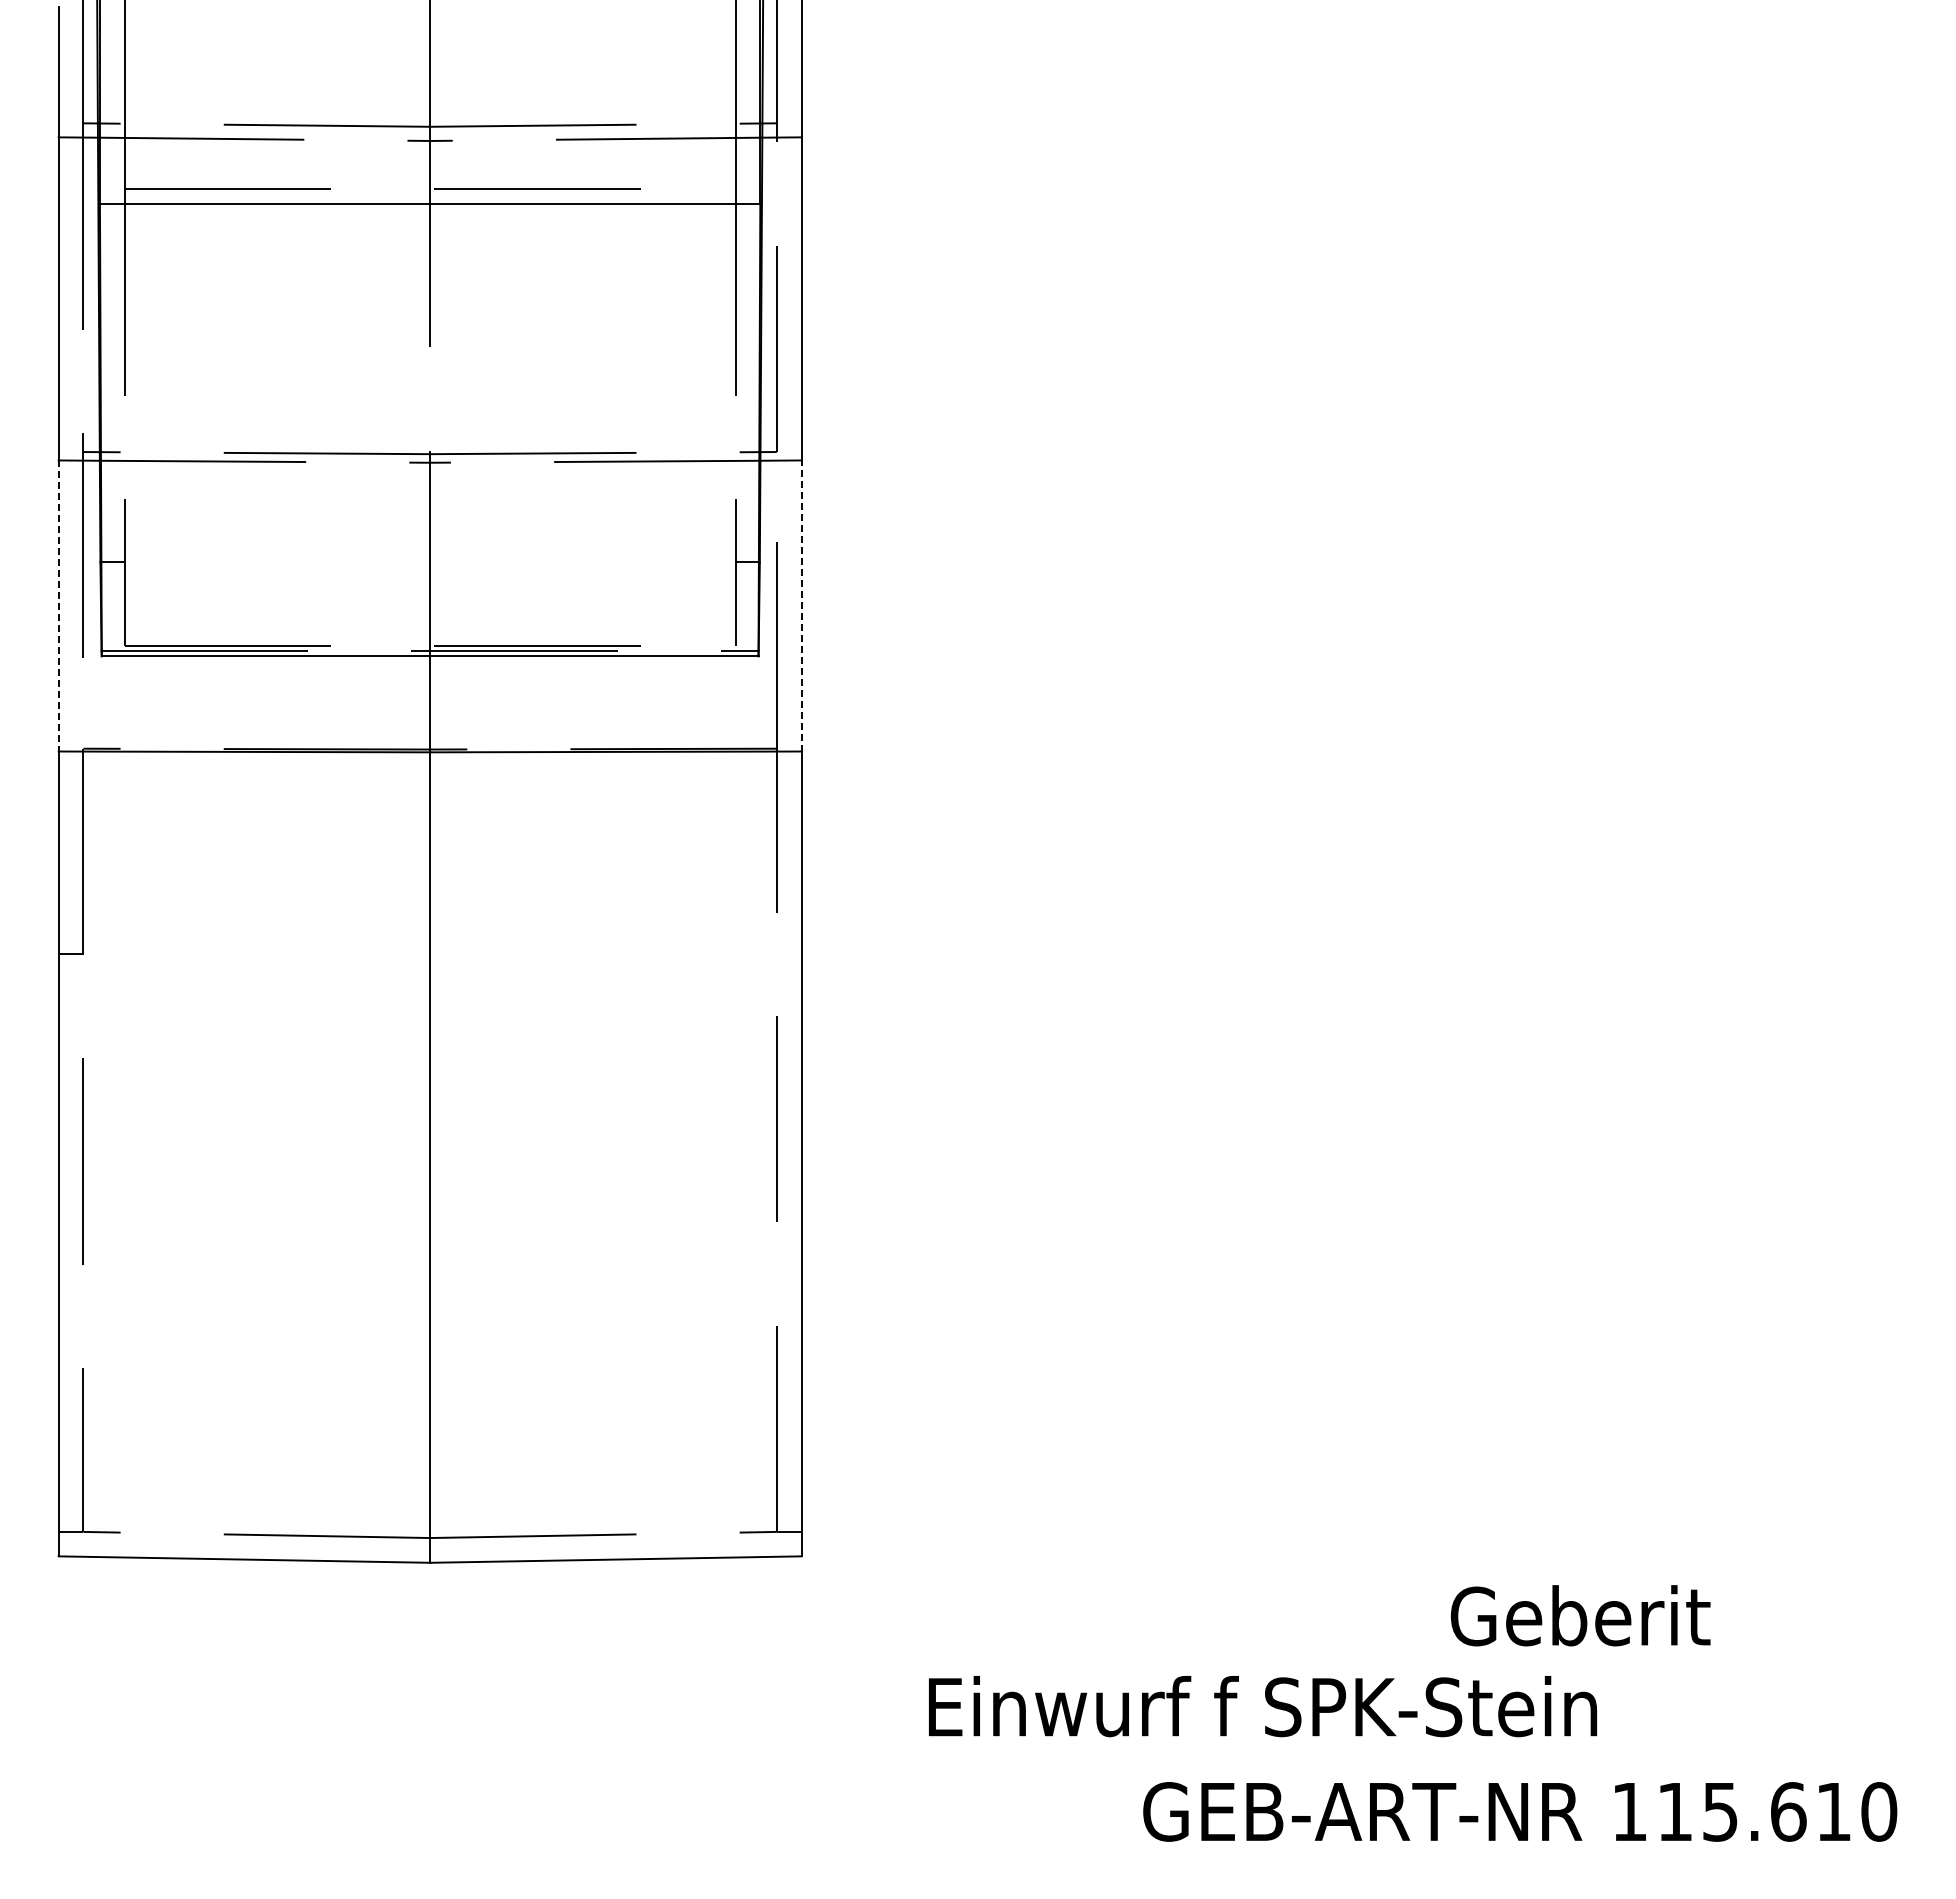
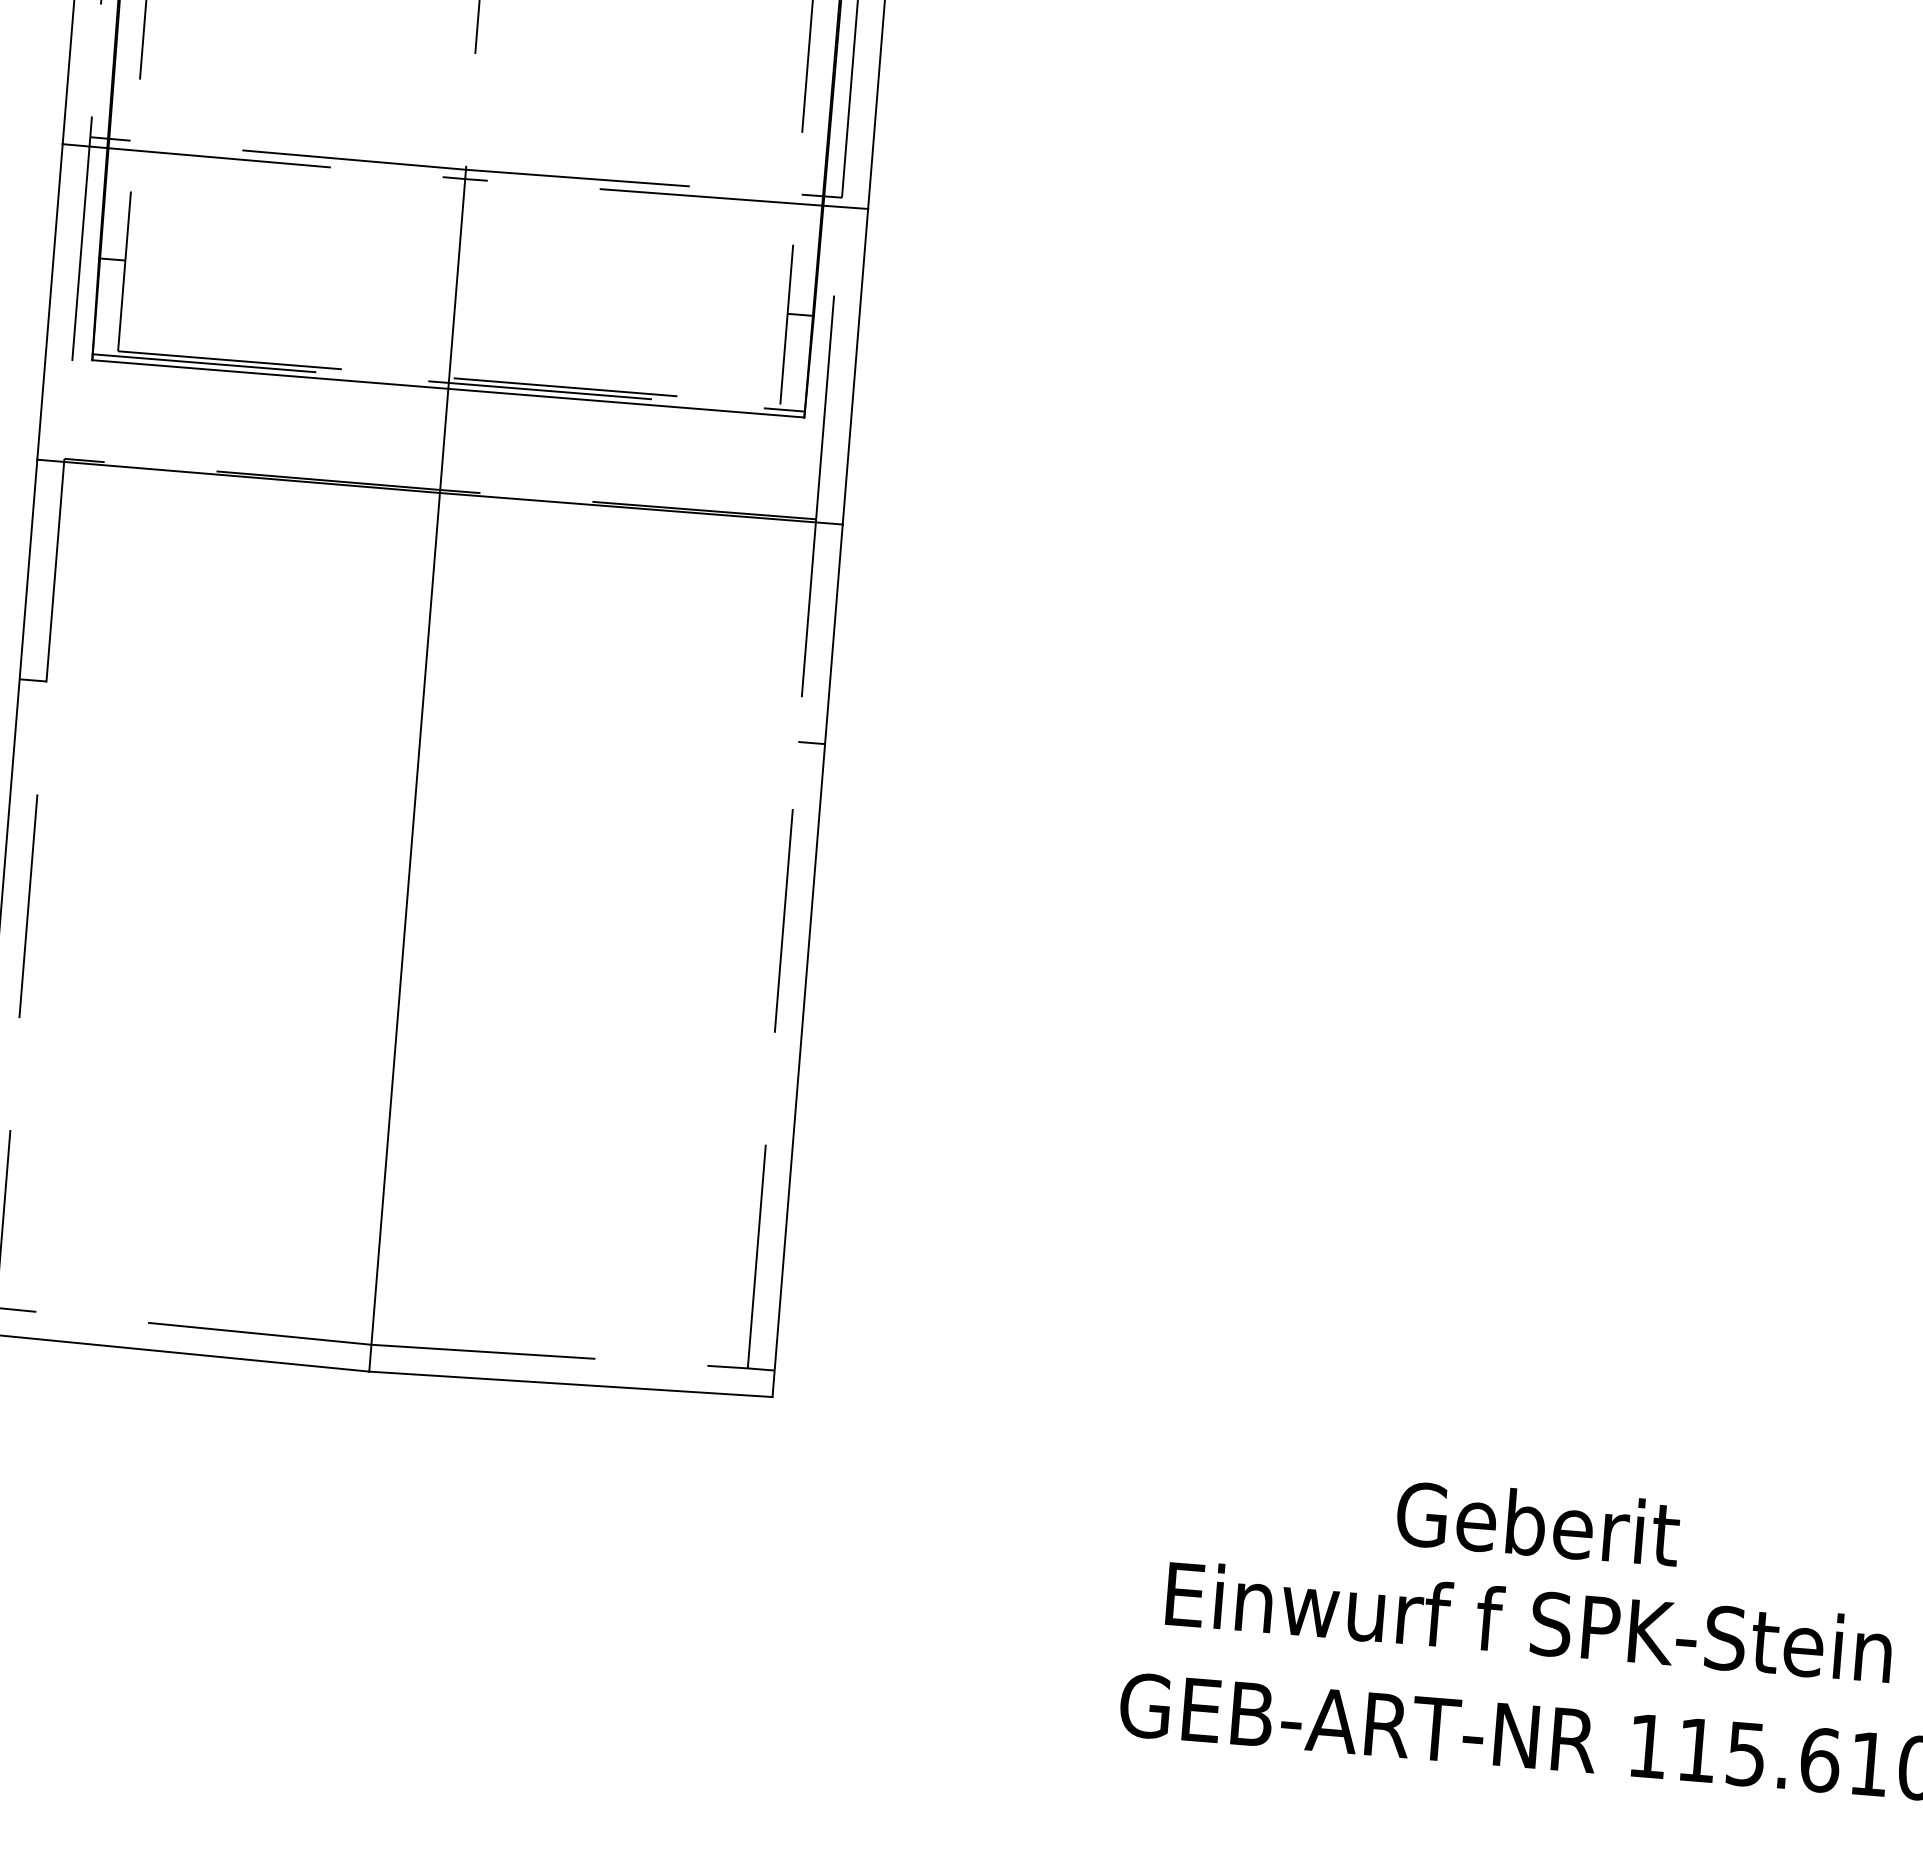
line: (58, 605) -> (49, 301), dashed -> solid
line: (801, 605) -> (855, 366), dashed -> solid
line: (788, 954) -> (810, 743), added
text: (1580, 1615) -> (1538, 1523), moved
text: (1263, 1706) -> (1530, 1621), moved

